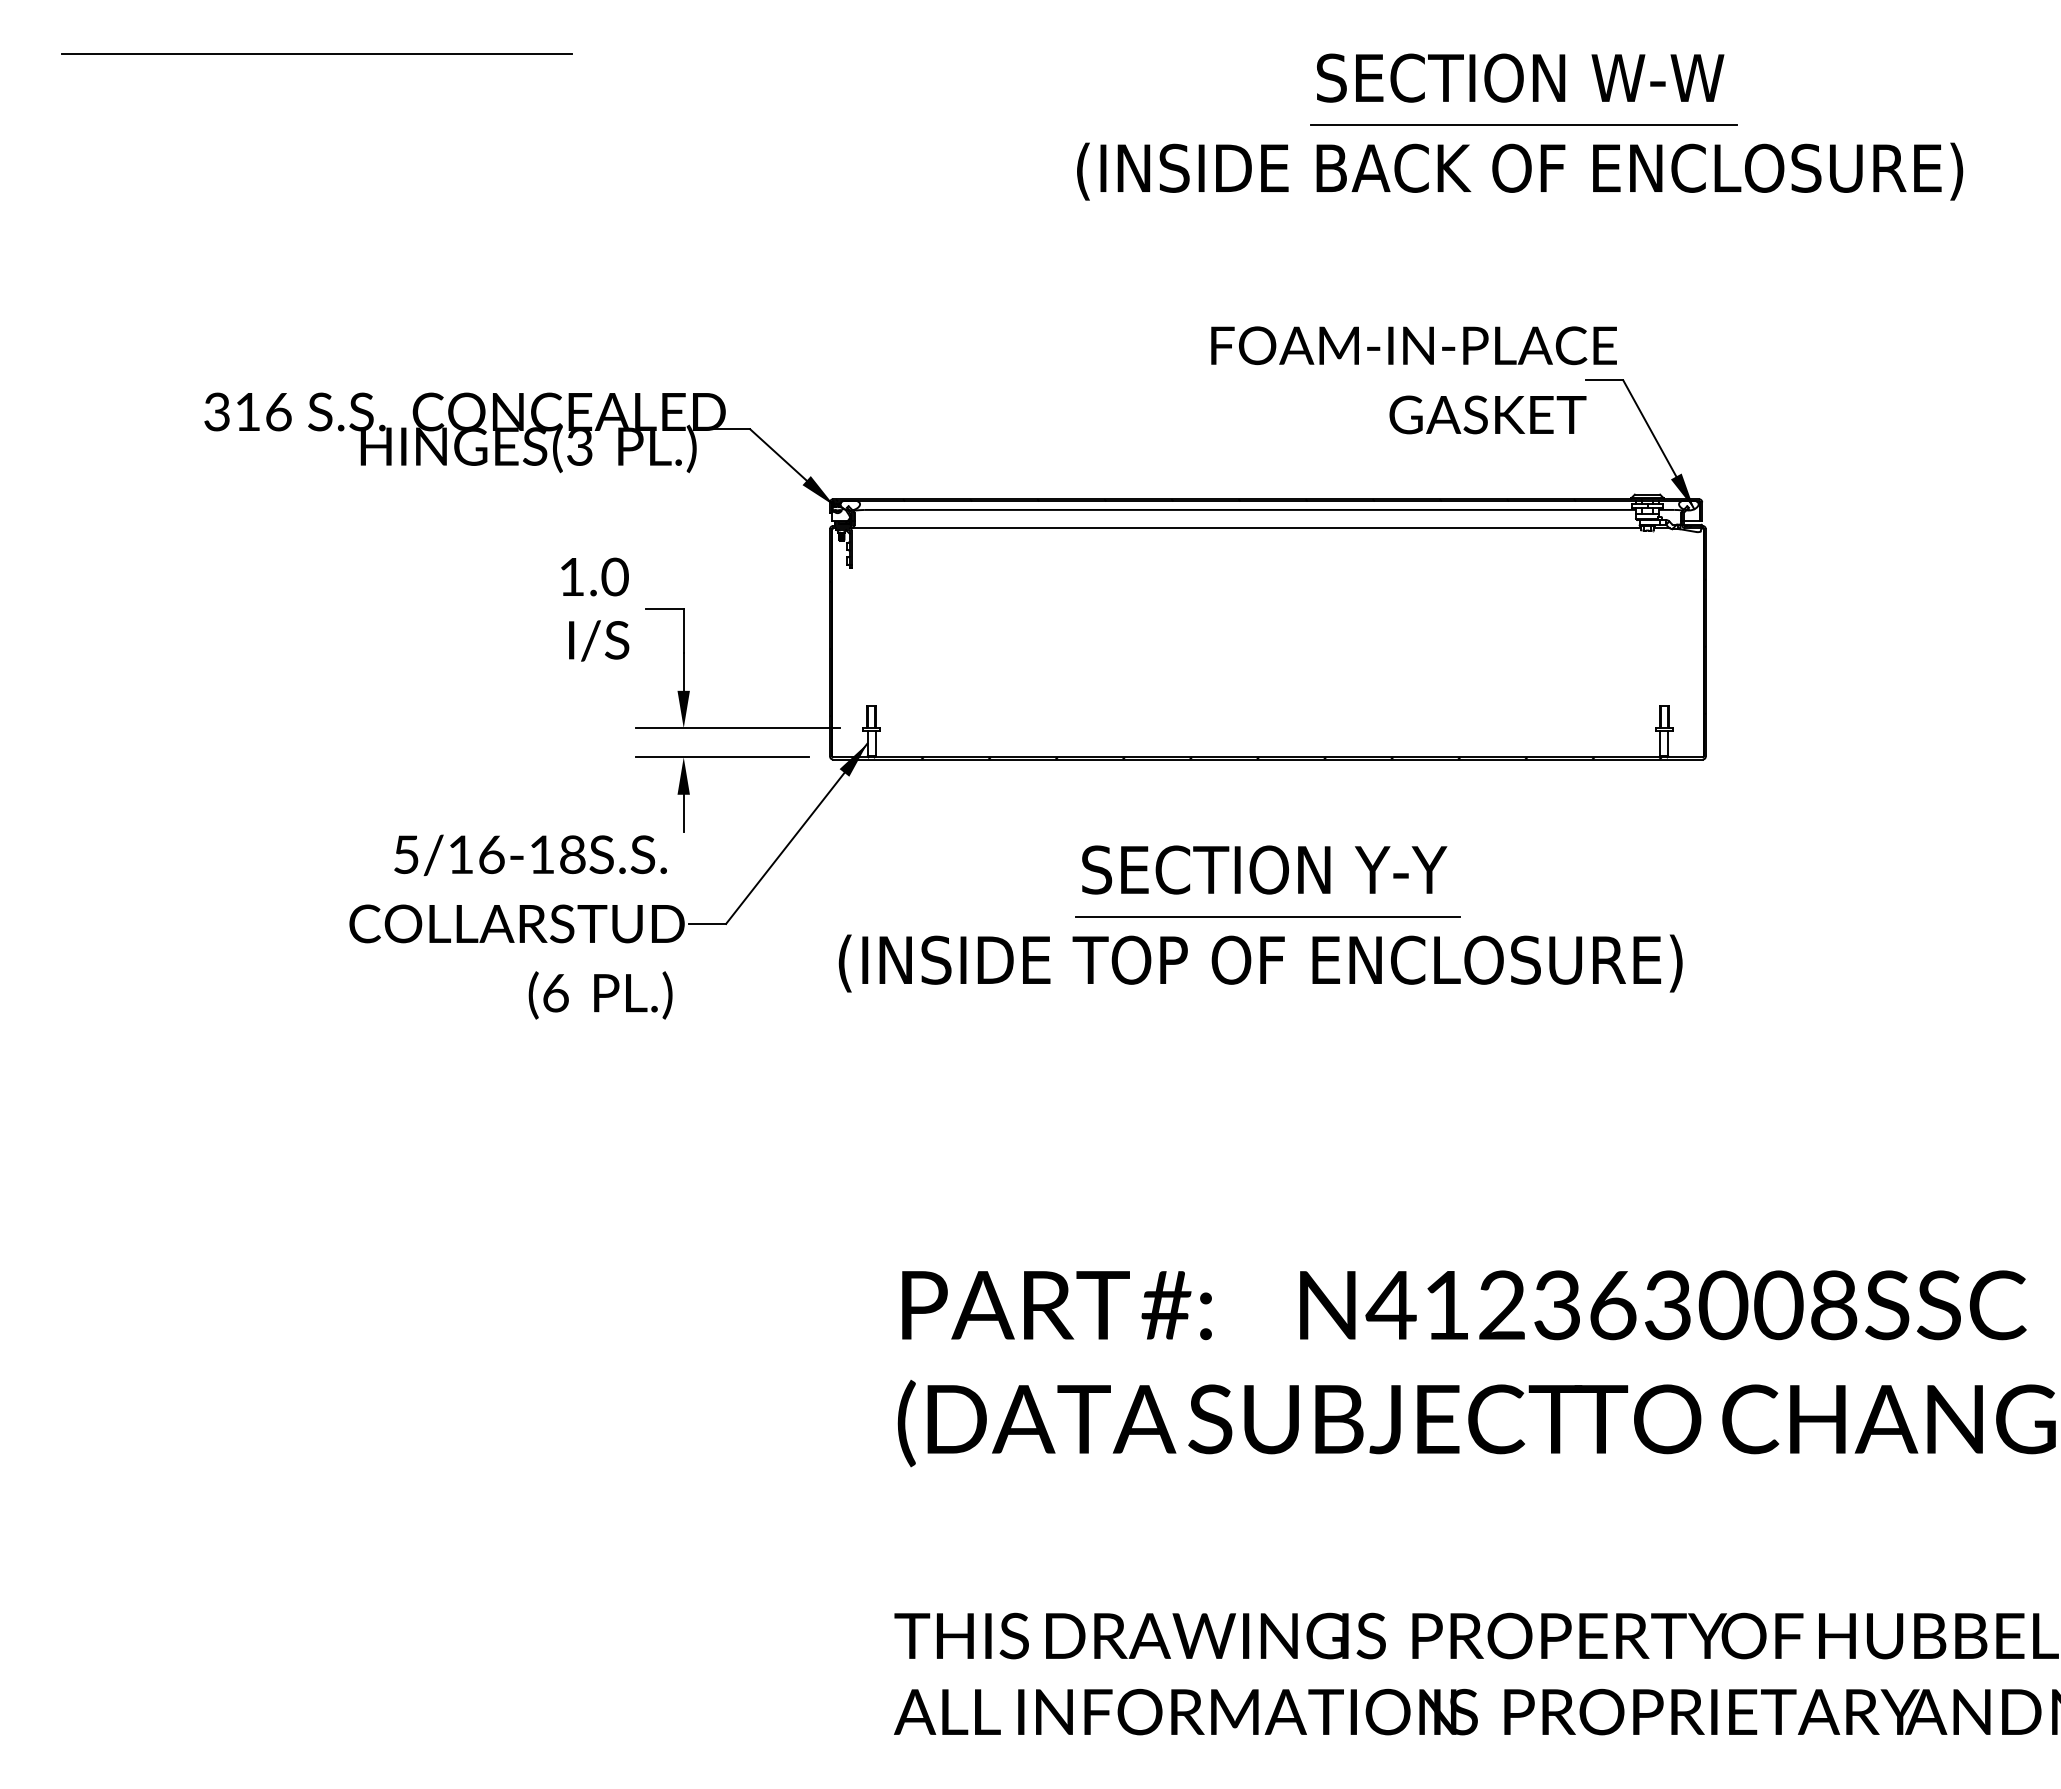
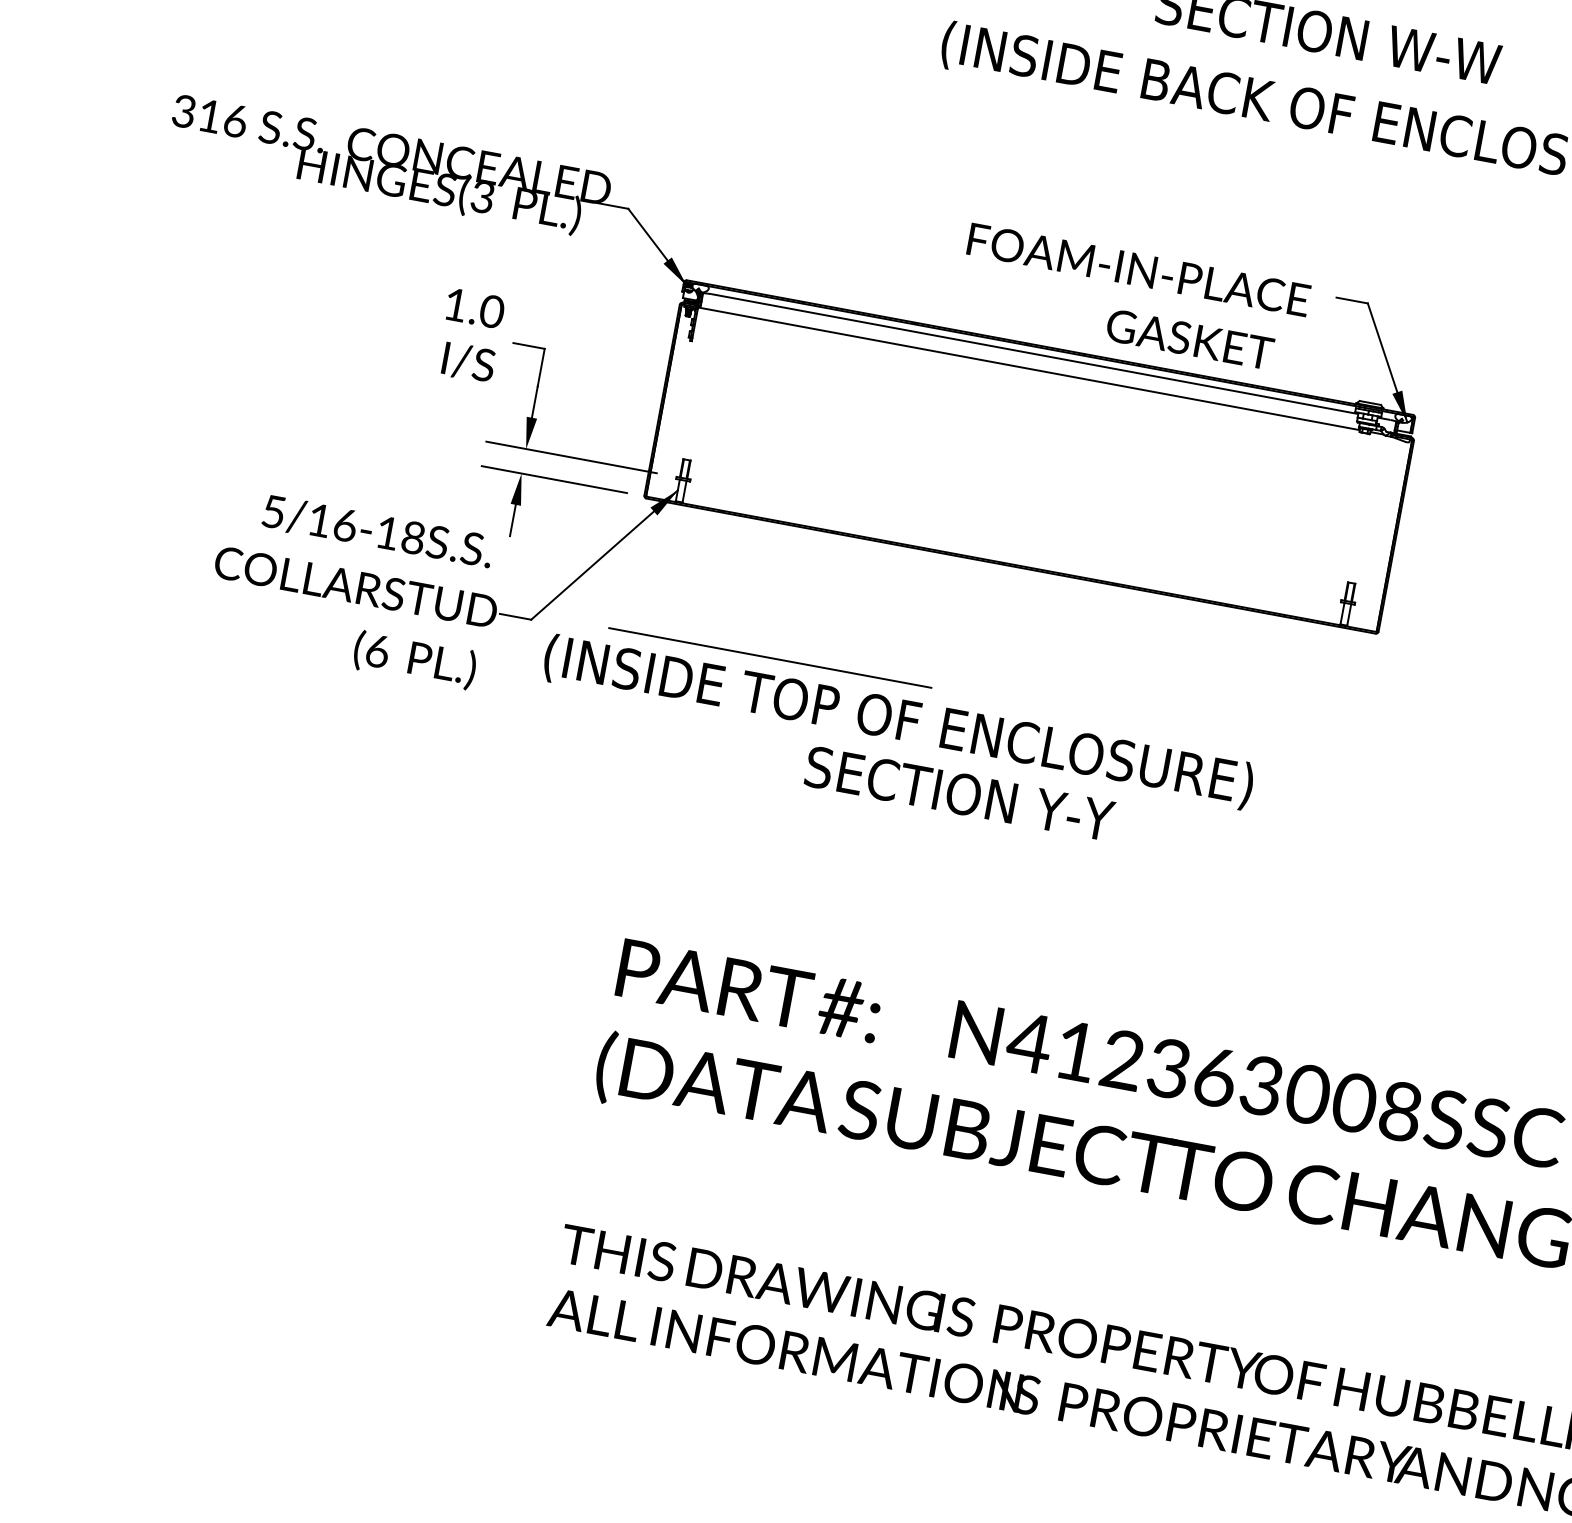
line: (1523, 125) -> (1323, 74), removed
text: (1413, 380) -> (1132, 299), moved
text: (1264, 869) -> (959, 793), moved
line: (1267, 916) -> (769, 657), moved
text: (1260, 963) -> (898, 722), moved

